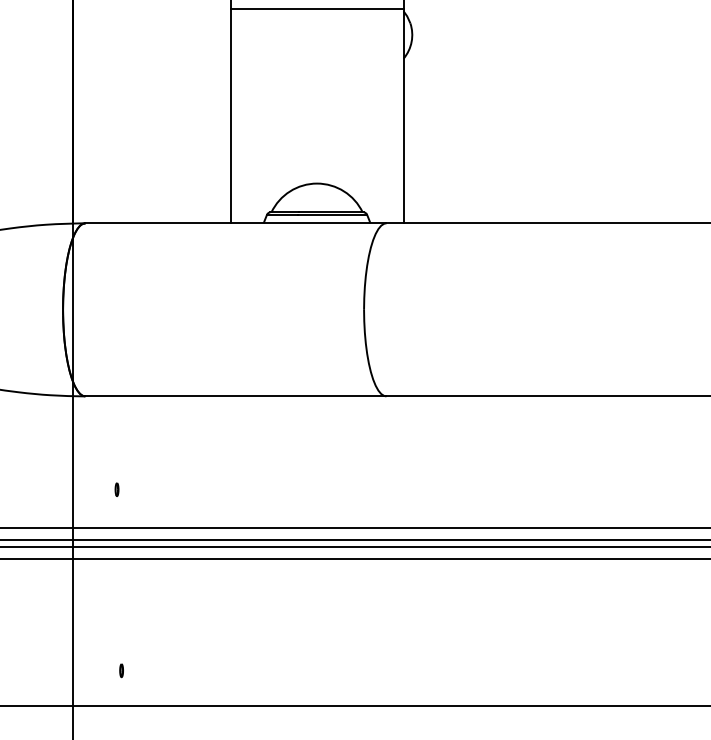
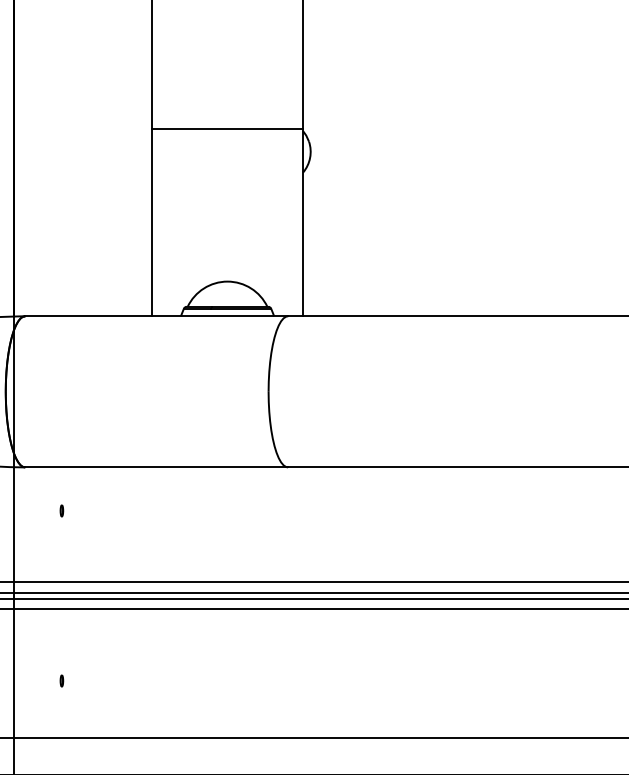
part: (116, 489) -> (61, 510), moved
part: (121, 670) -> (61, 680), moved

